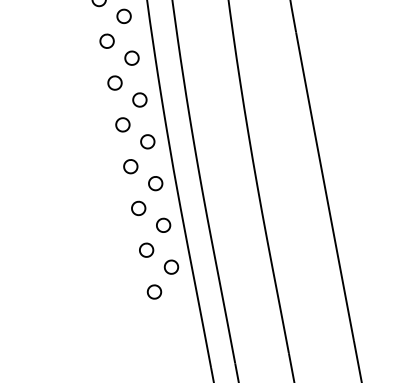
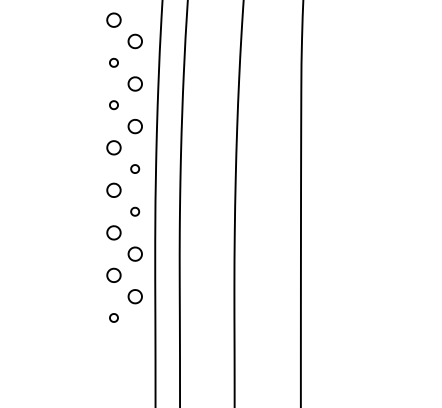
part: (106, 41) -> (113, 62), size x0.6
part: (114, 82) -> (113, 104), size x0.6
part: (146, 141) -> (134, 168), size x0.6
part: (154, 183) -> (134, 211), size x0.6
part: (153, 291) -> (113, 317), size x0.6

